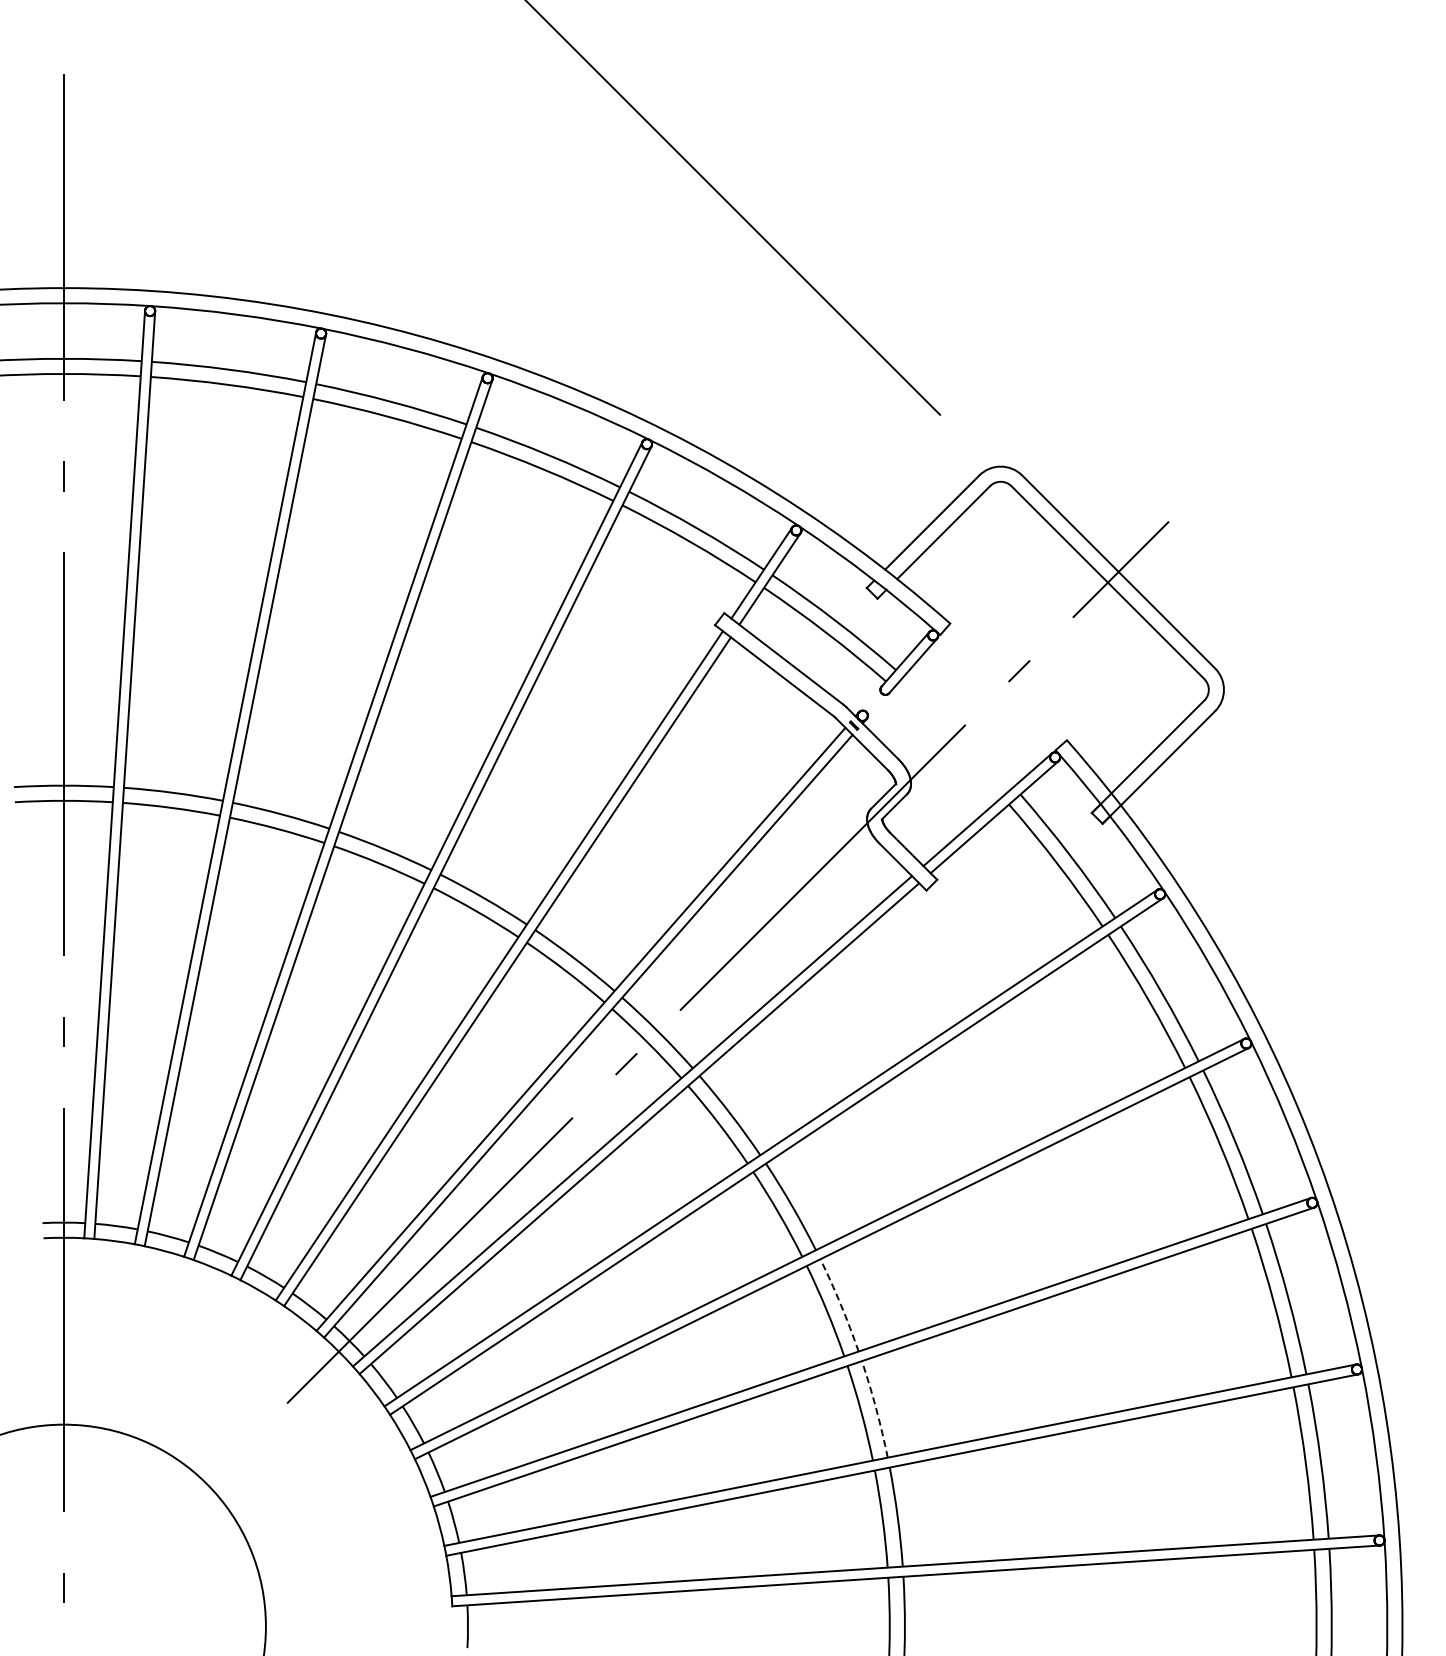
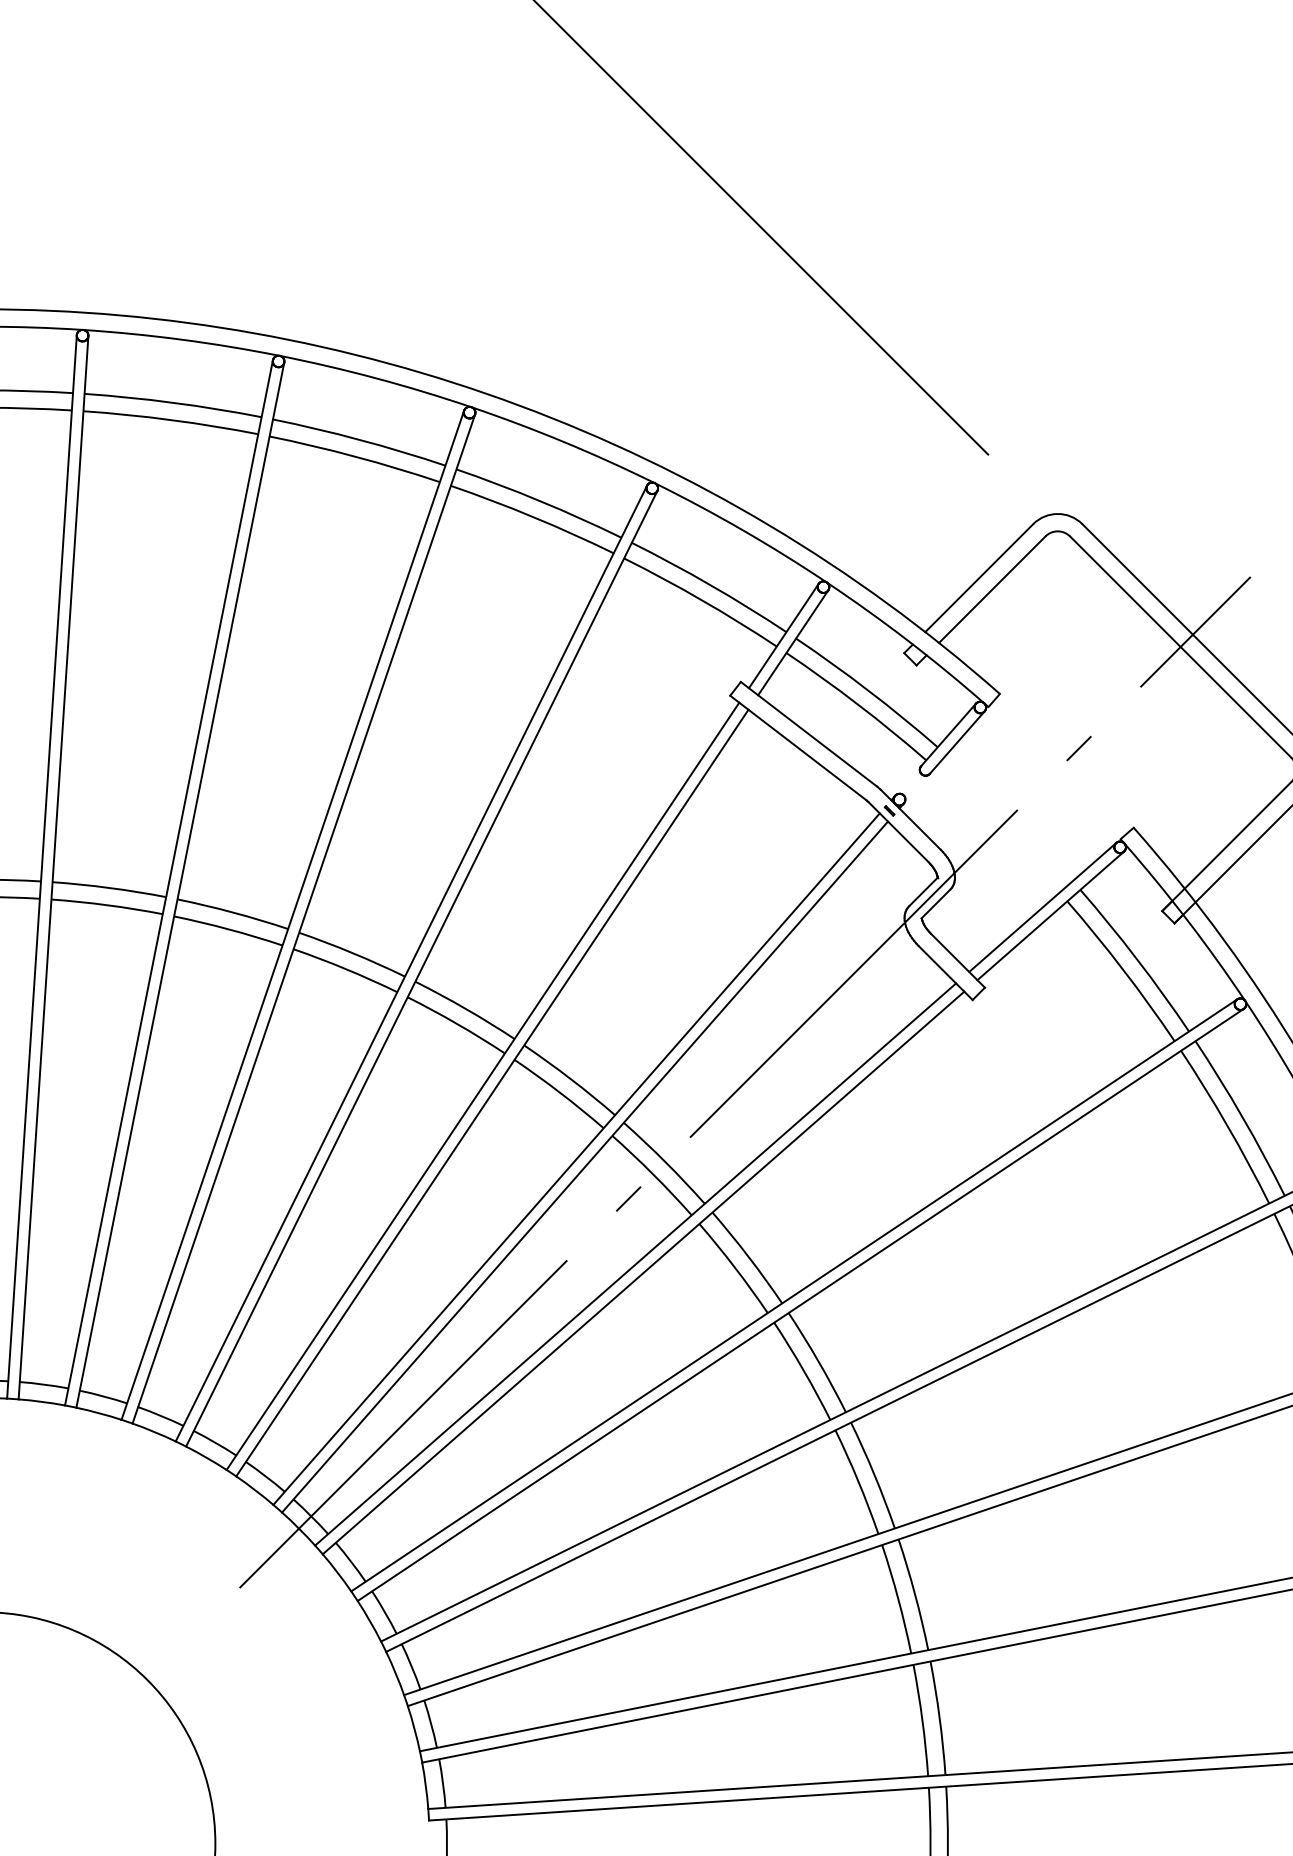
arc: (840, 1304) -> (874, 1474), dashed -> solid
arc: (876, 1409) -> (915, 1594), dashed -> solid

